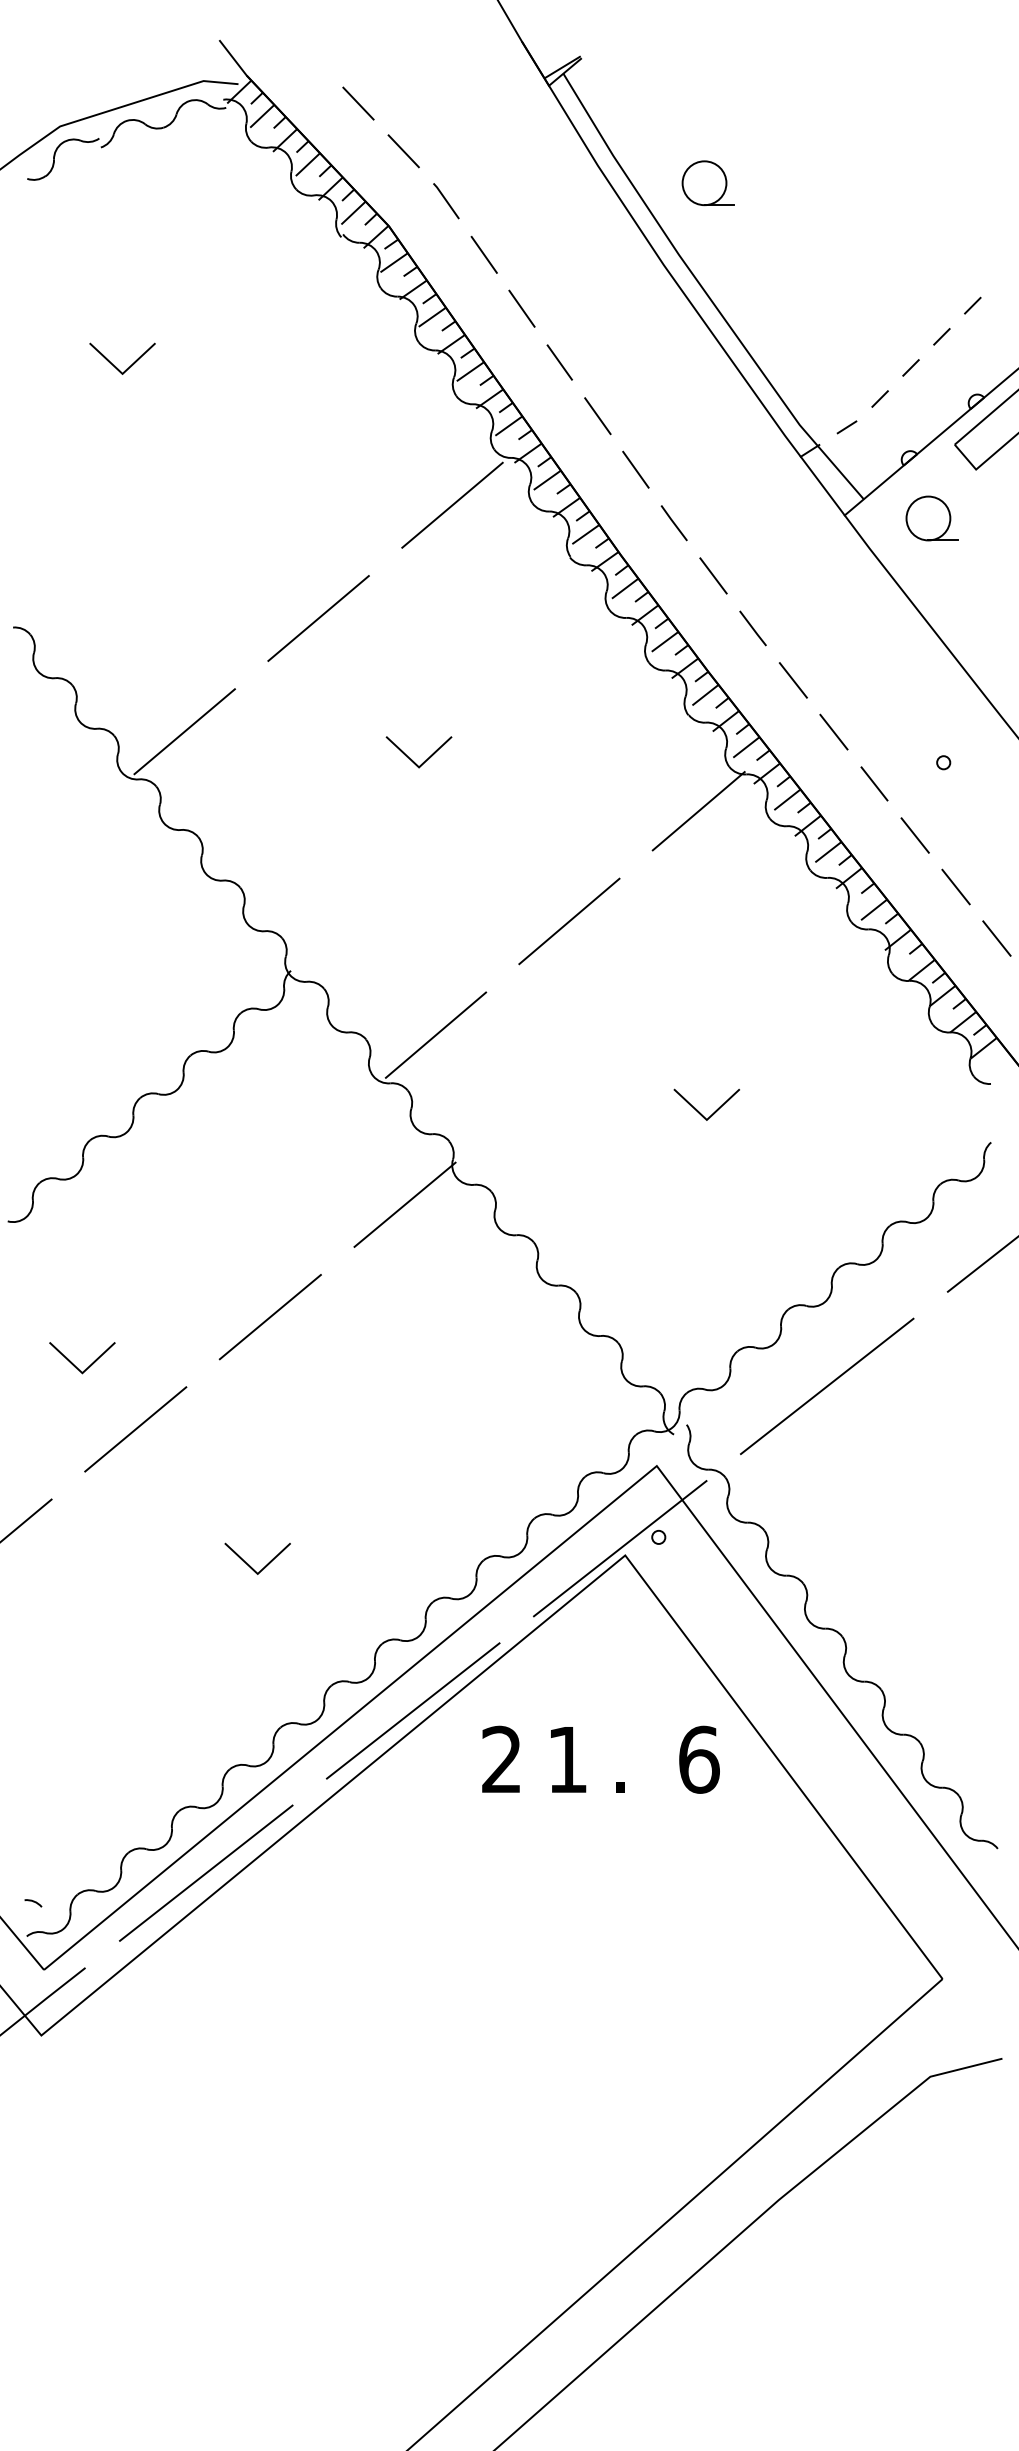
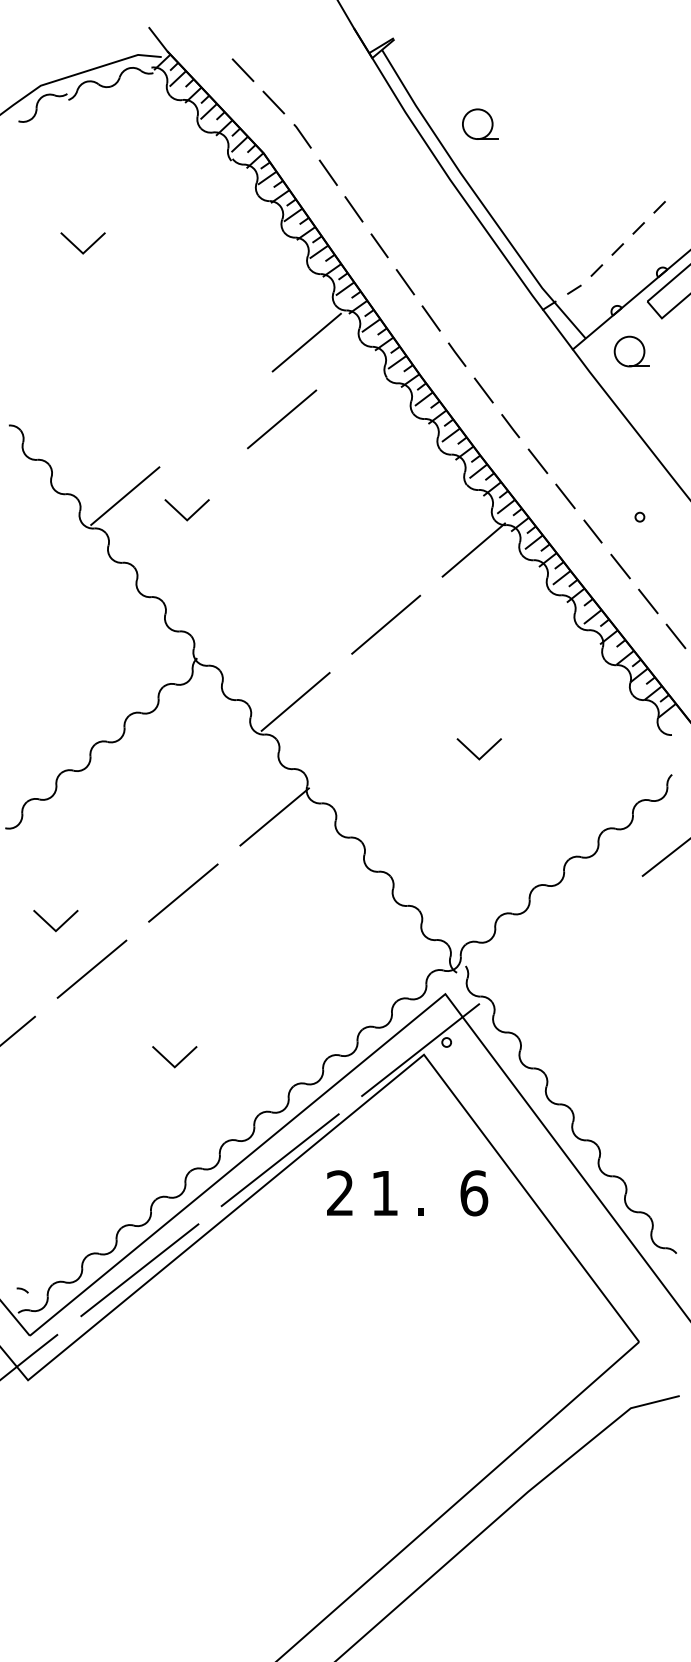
line: (319, 618) -> (282, 419), moved
line: (412, 758) -> (182, 514), moved
line: (826, 1385) -> (560, 939), removed

